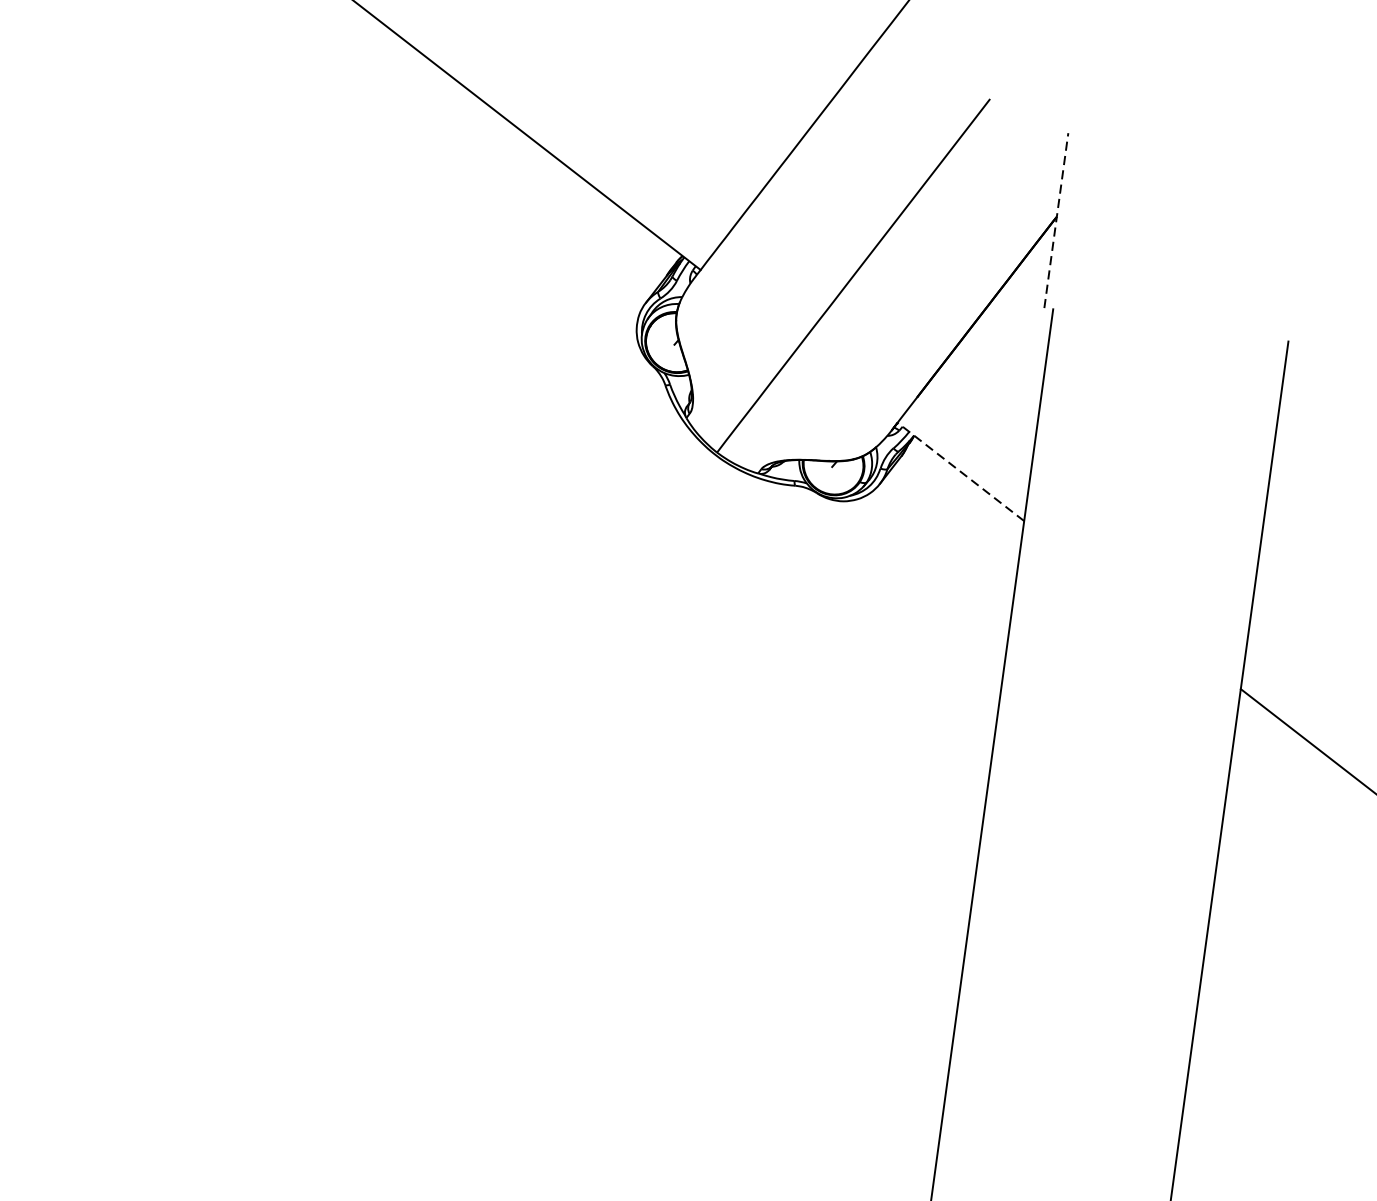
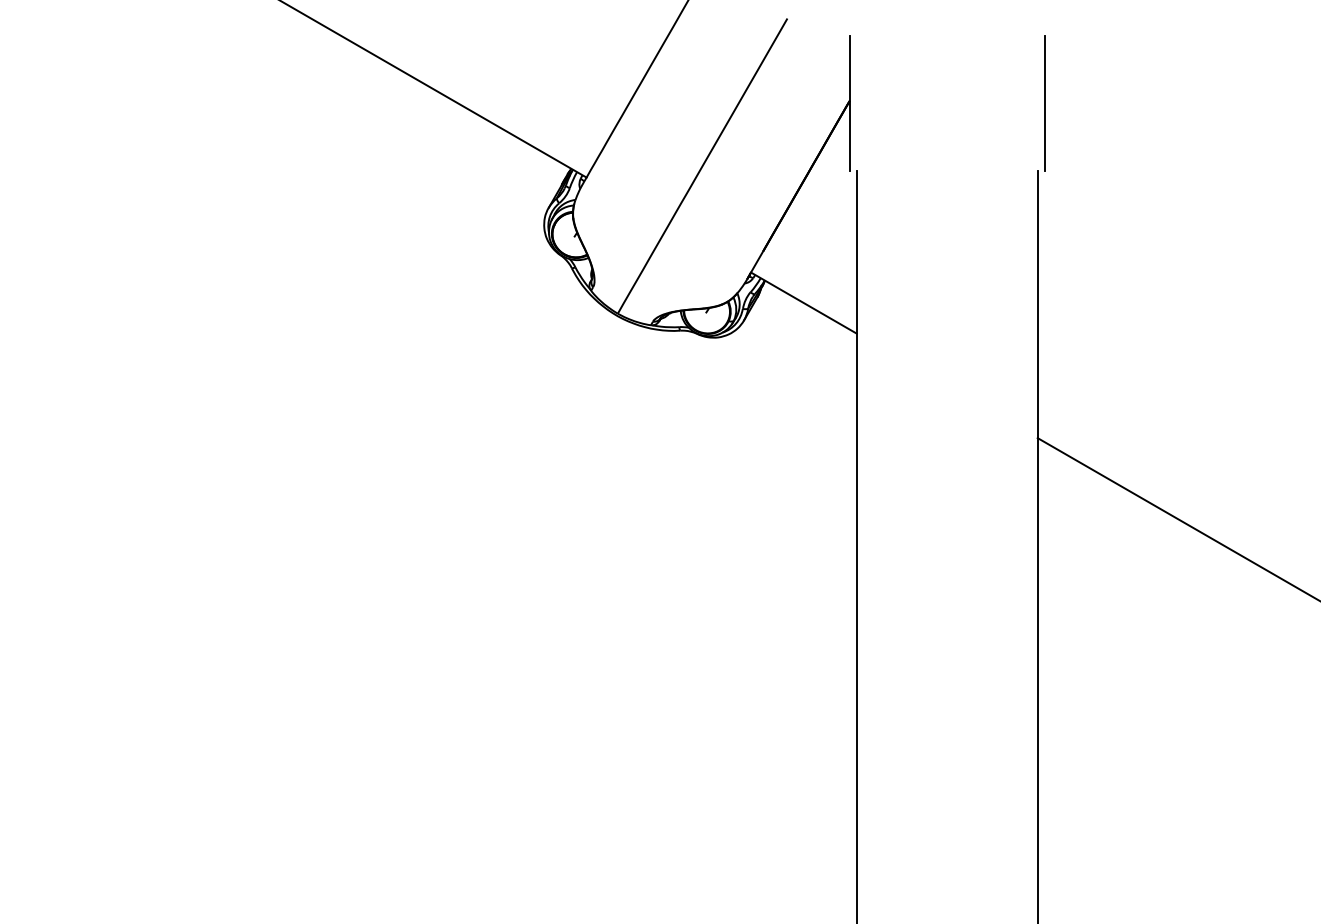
line: (1055, 220) -> (849, 103), dashed -> solid
line: (1309, 255) -> (1044, 103), added
line: (960, 471) -> (803, 302), dashed -> solid

